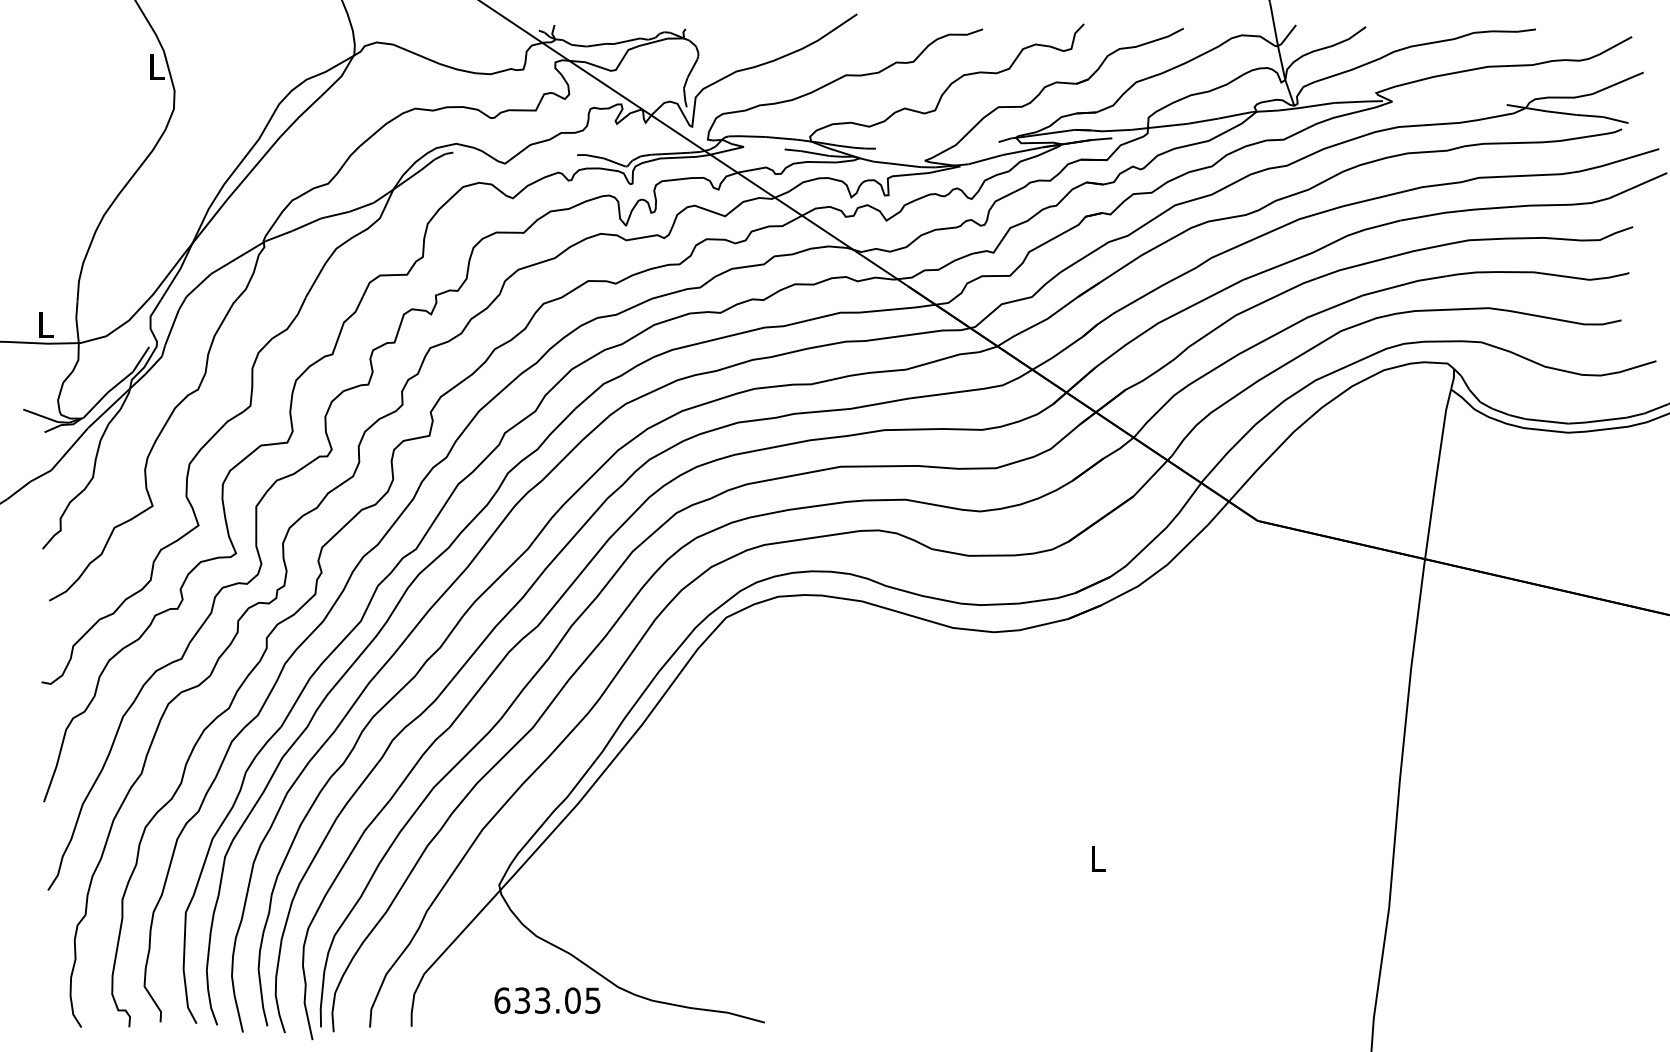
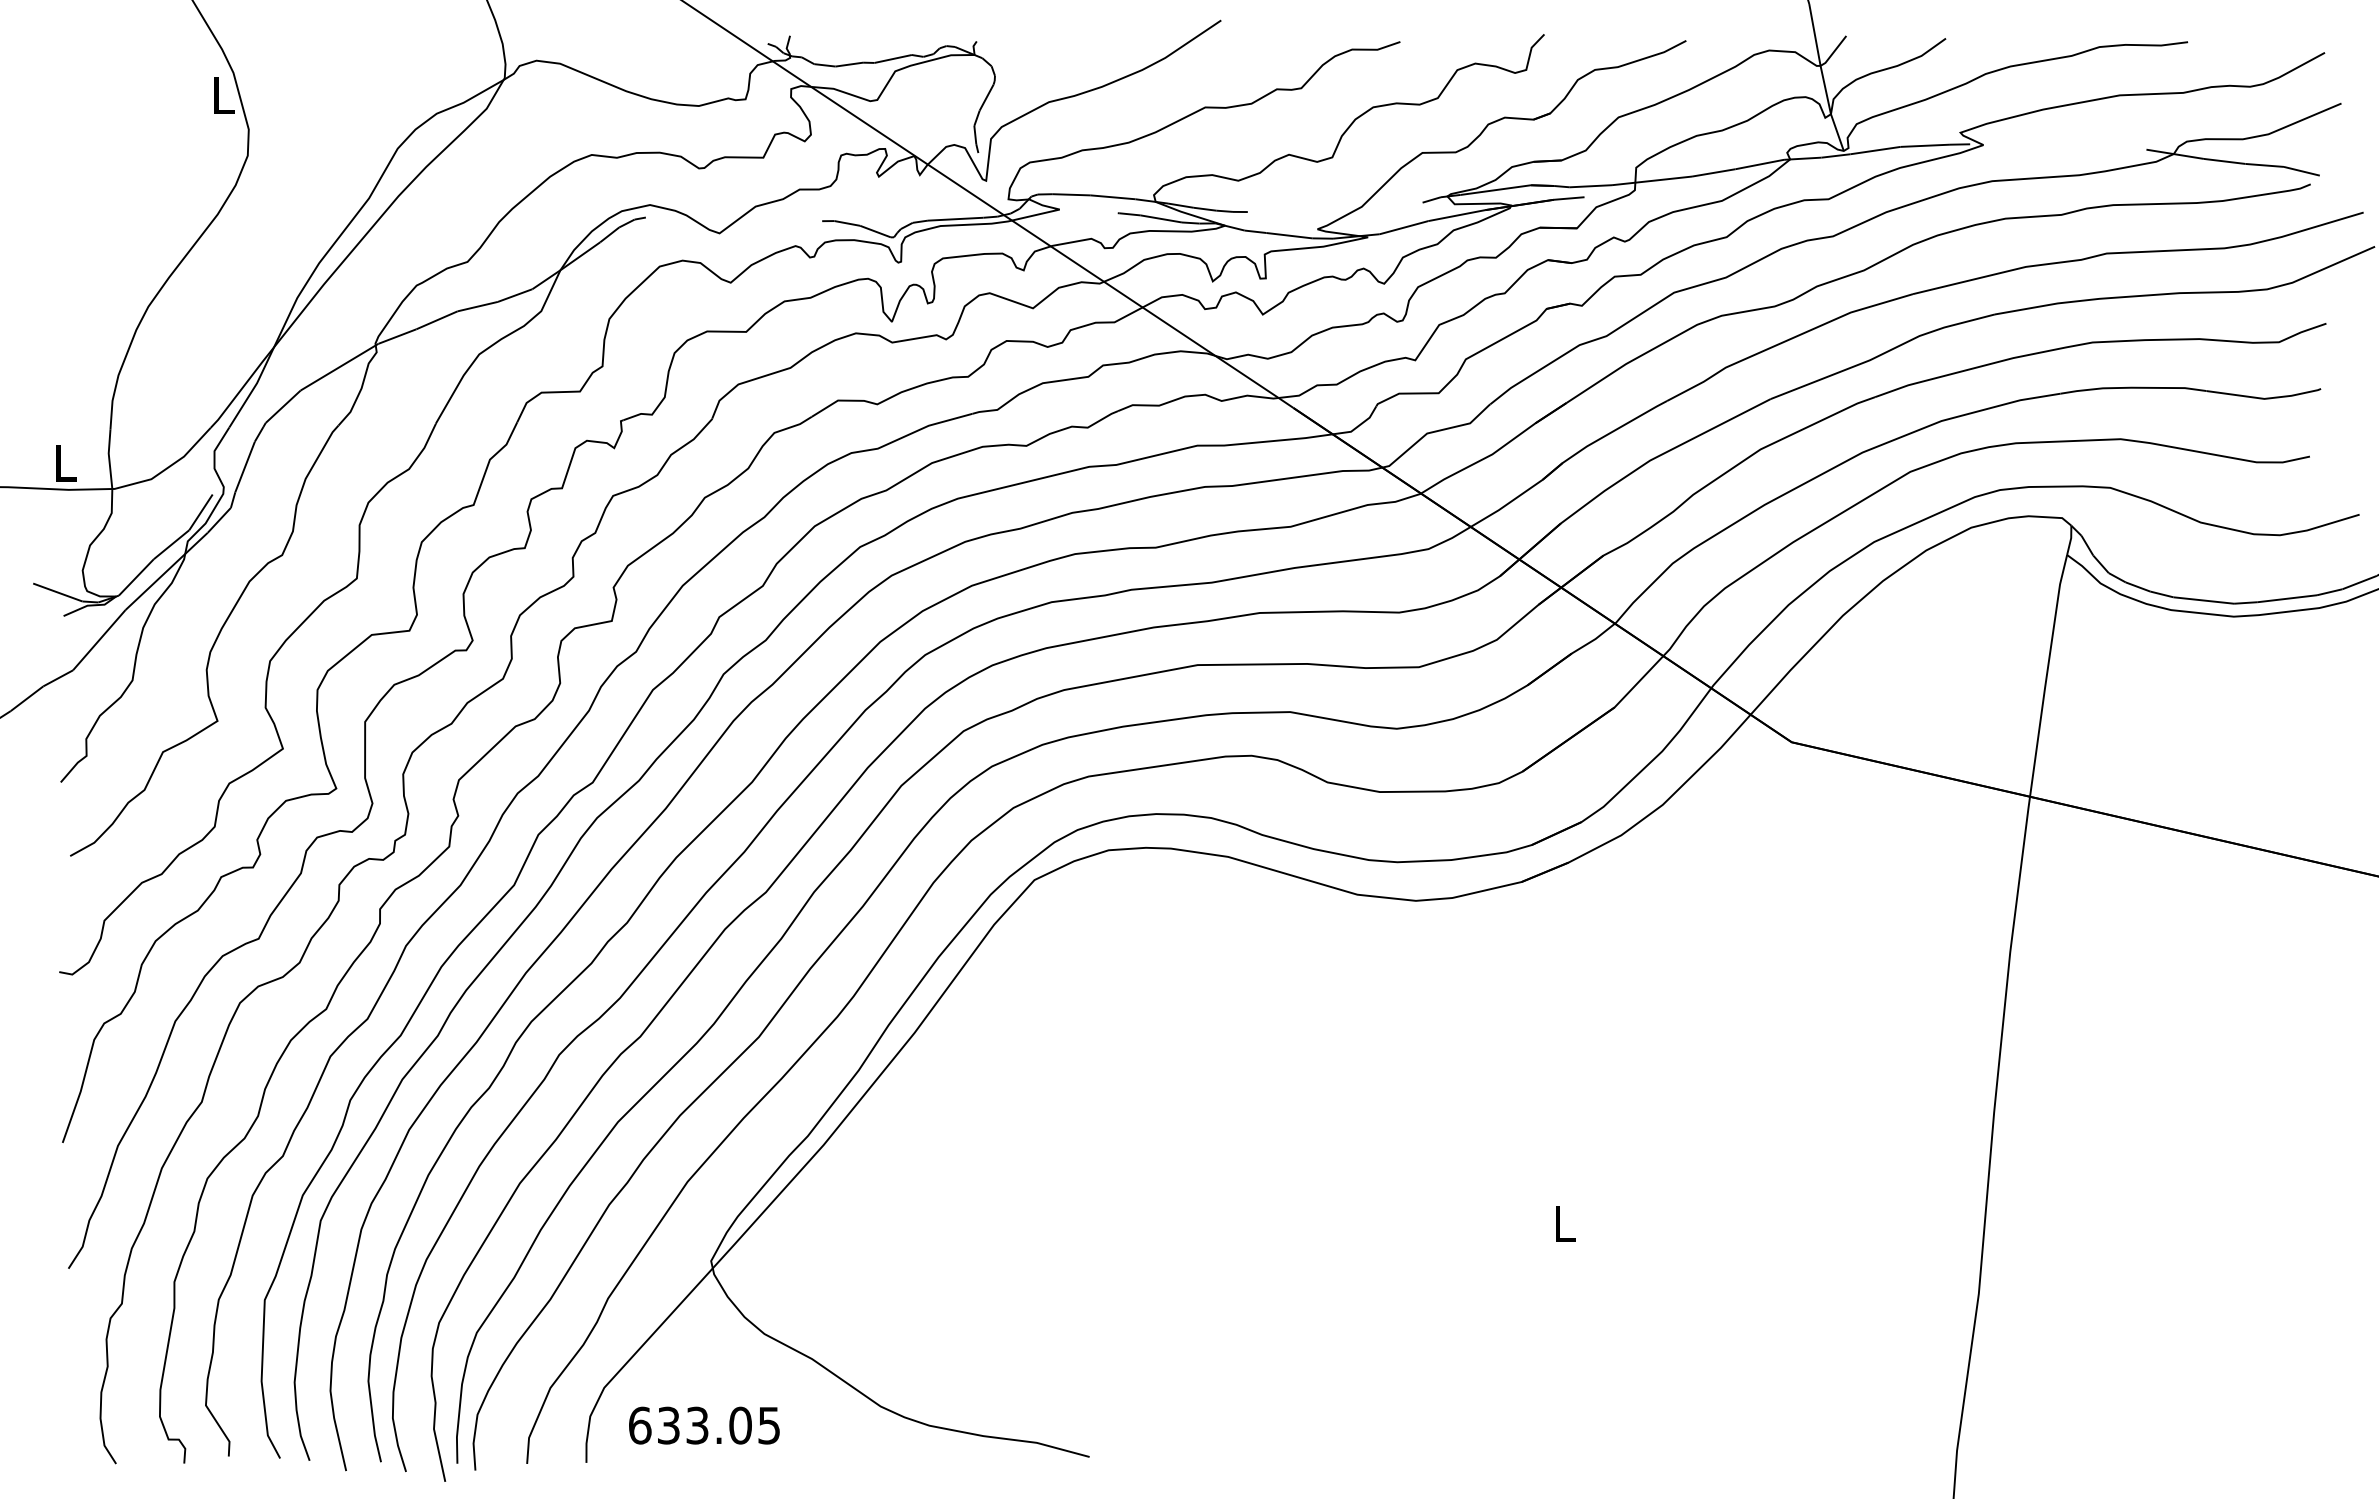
text: (547, 1000) -> (704, 1425), moved

